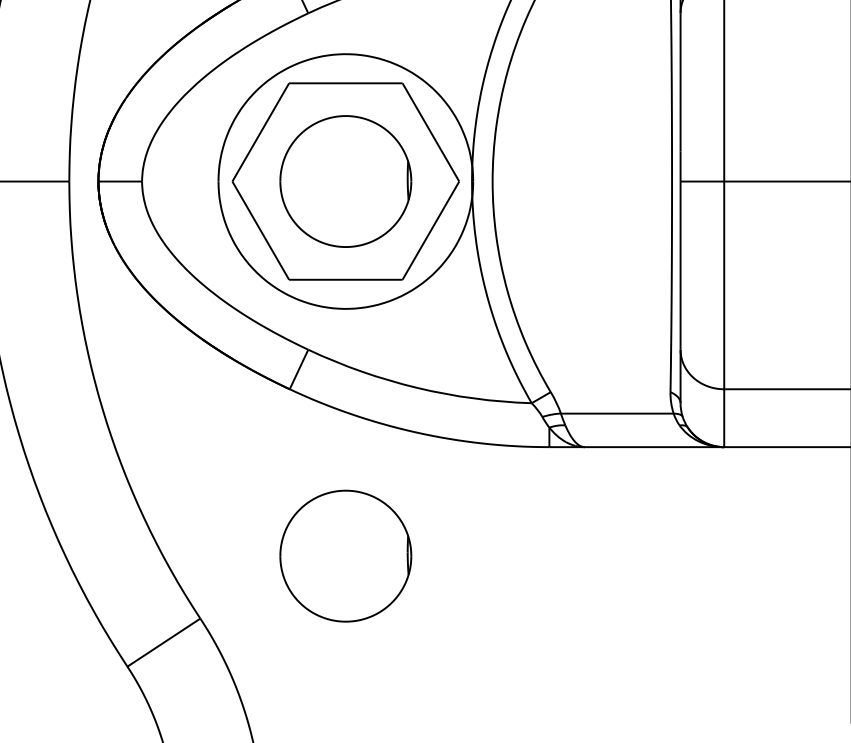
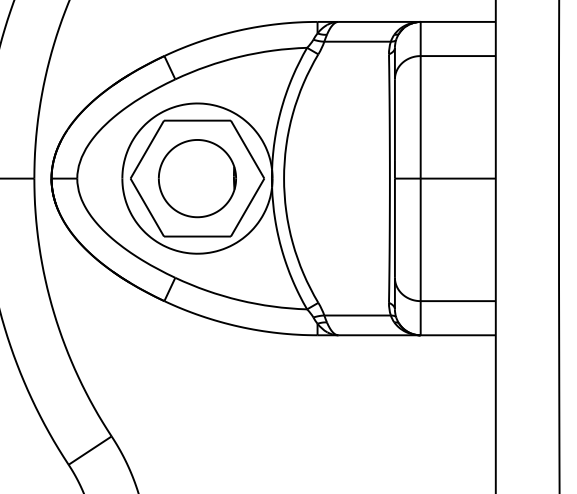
part: (345, 556) -> (197, 399), removed

